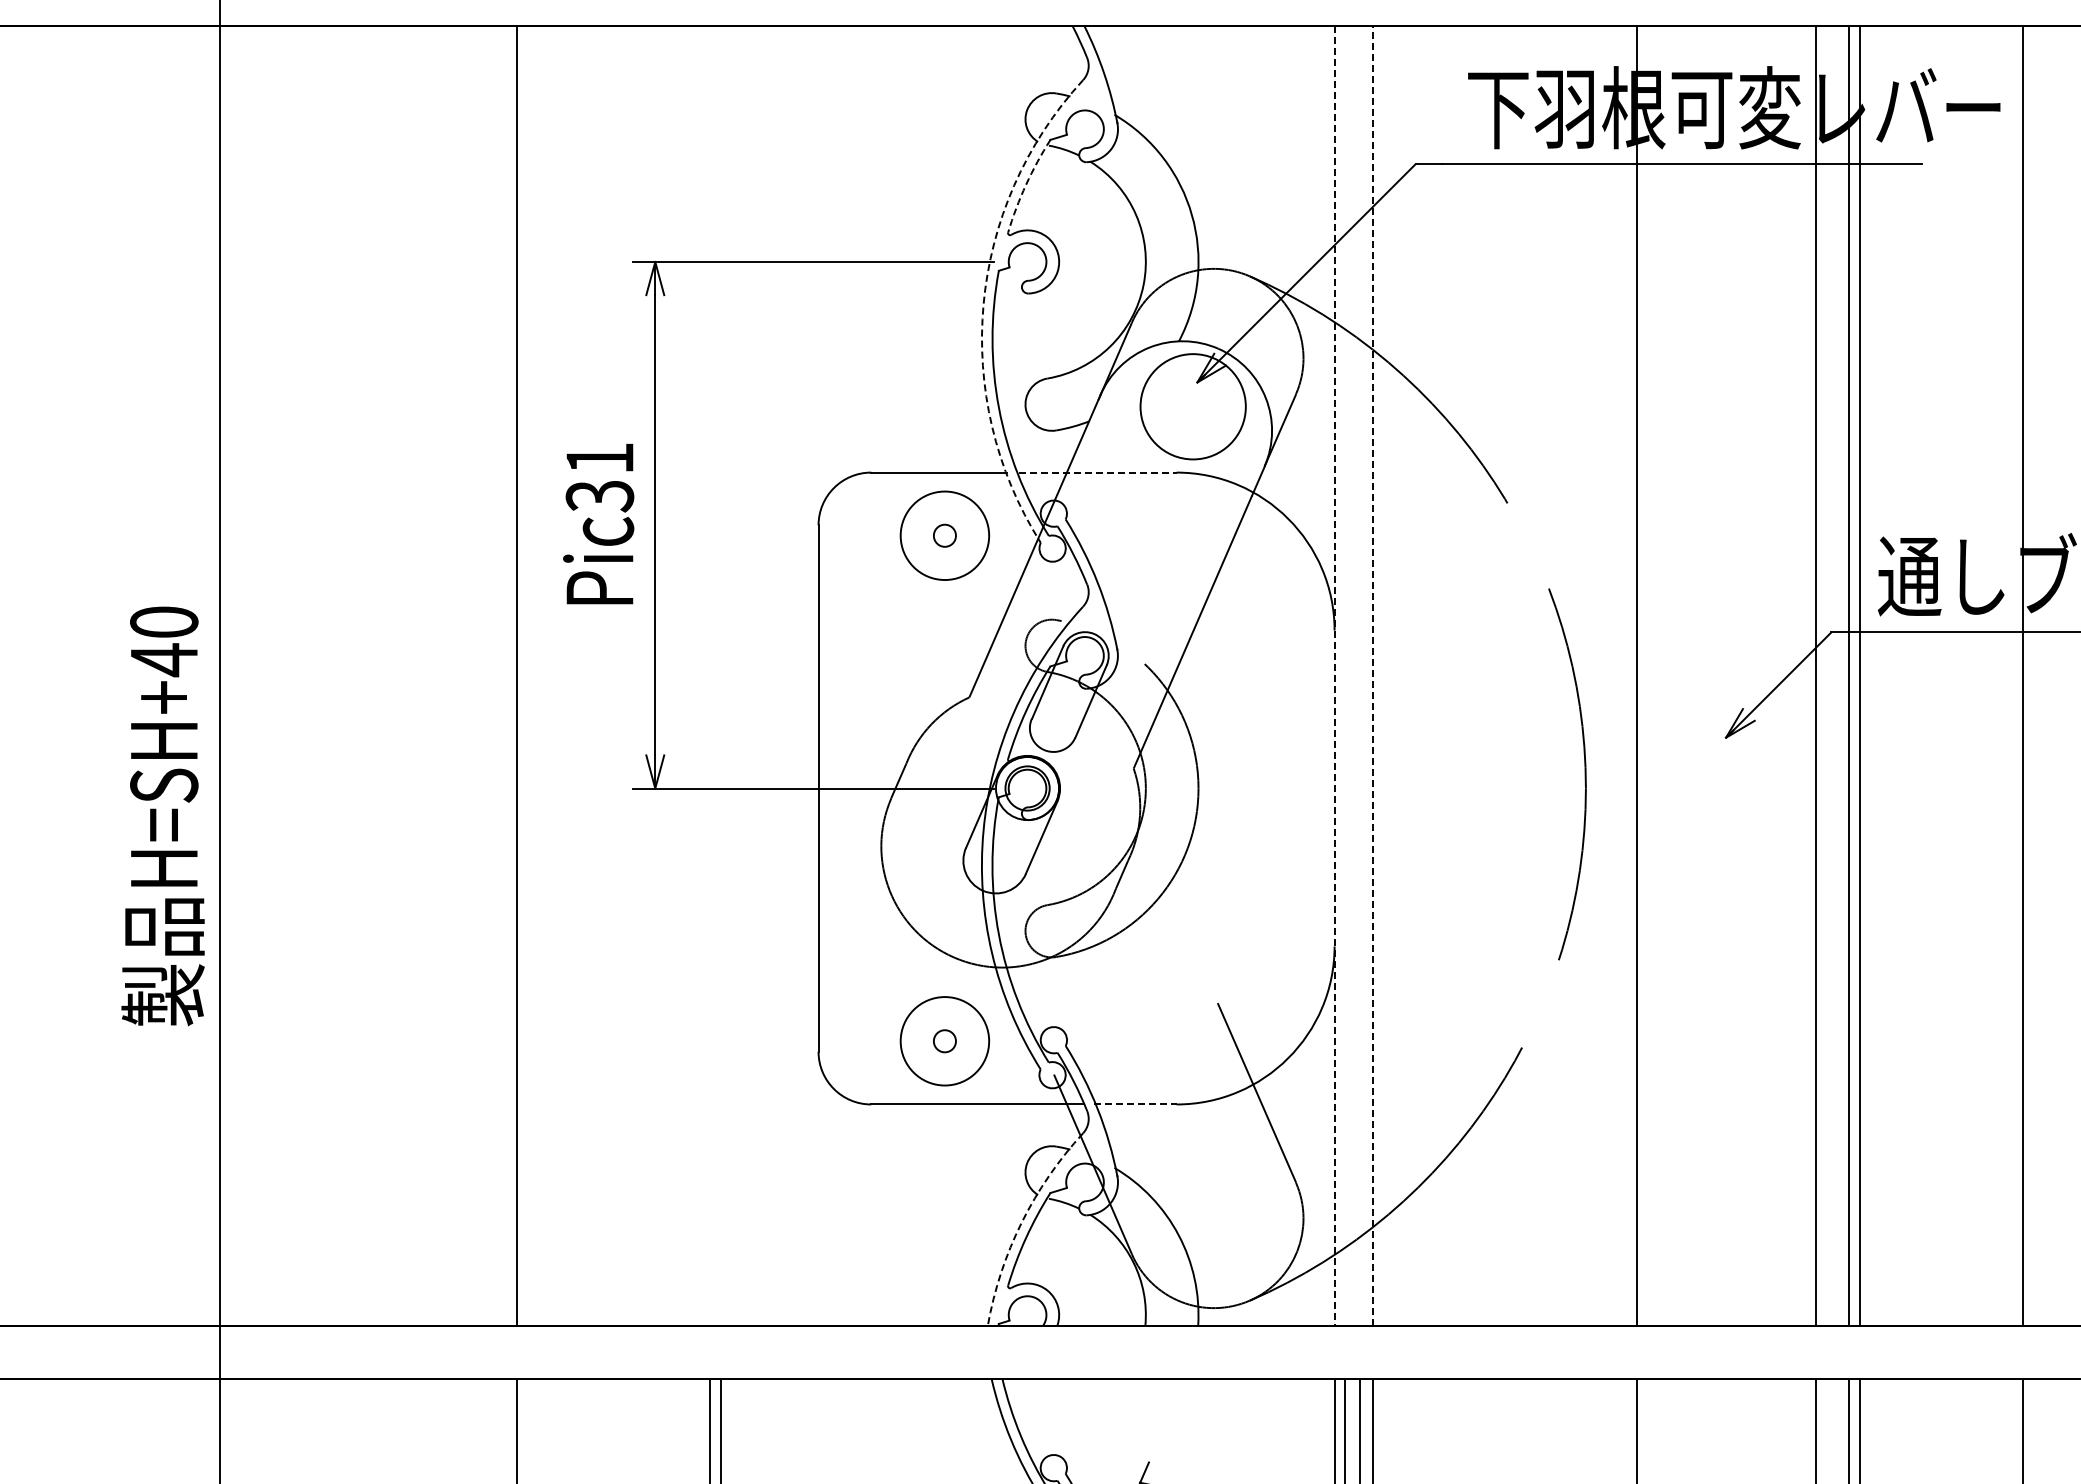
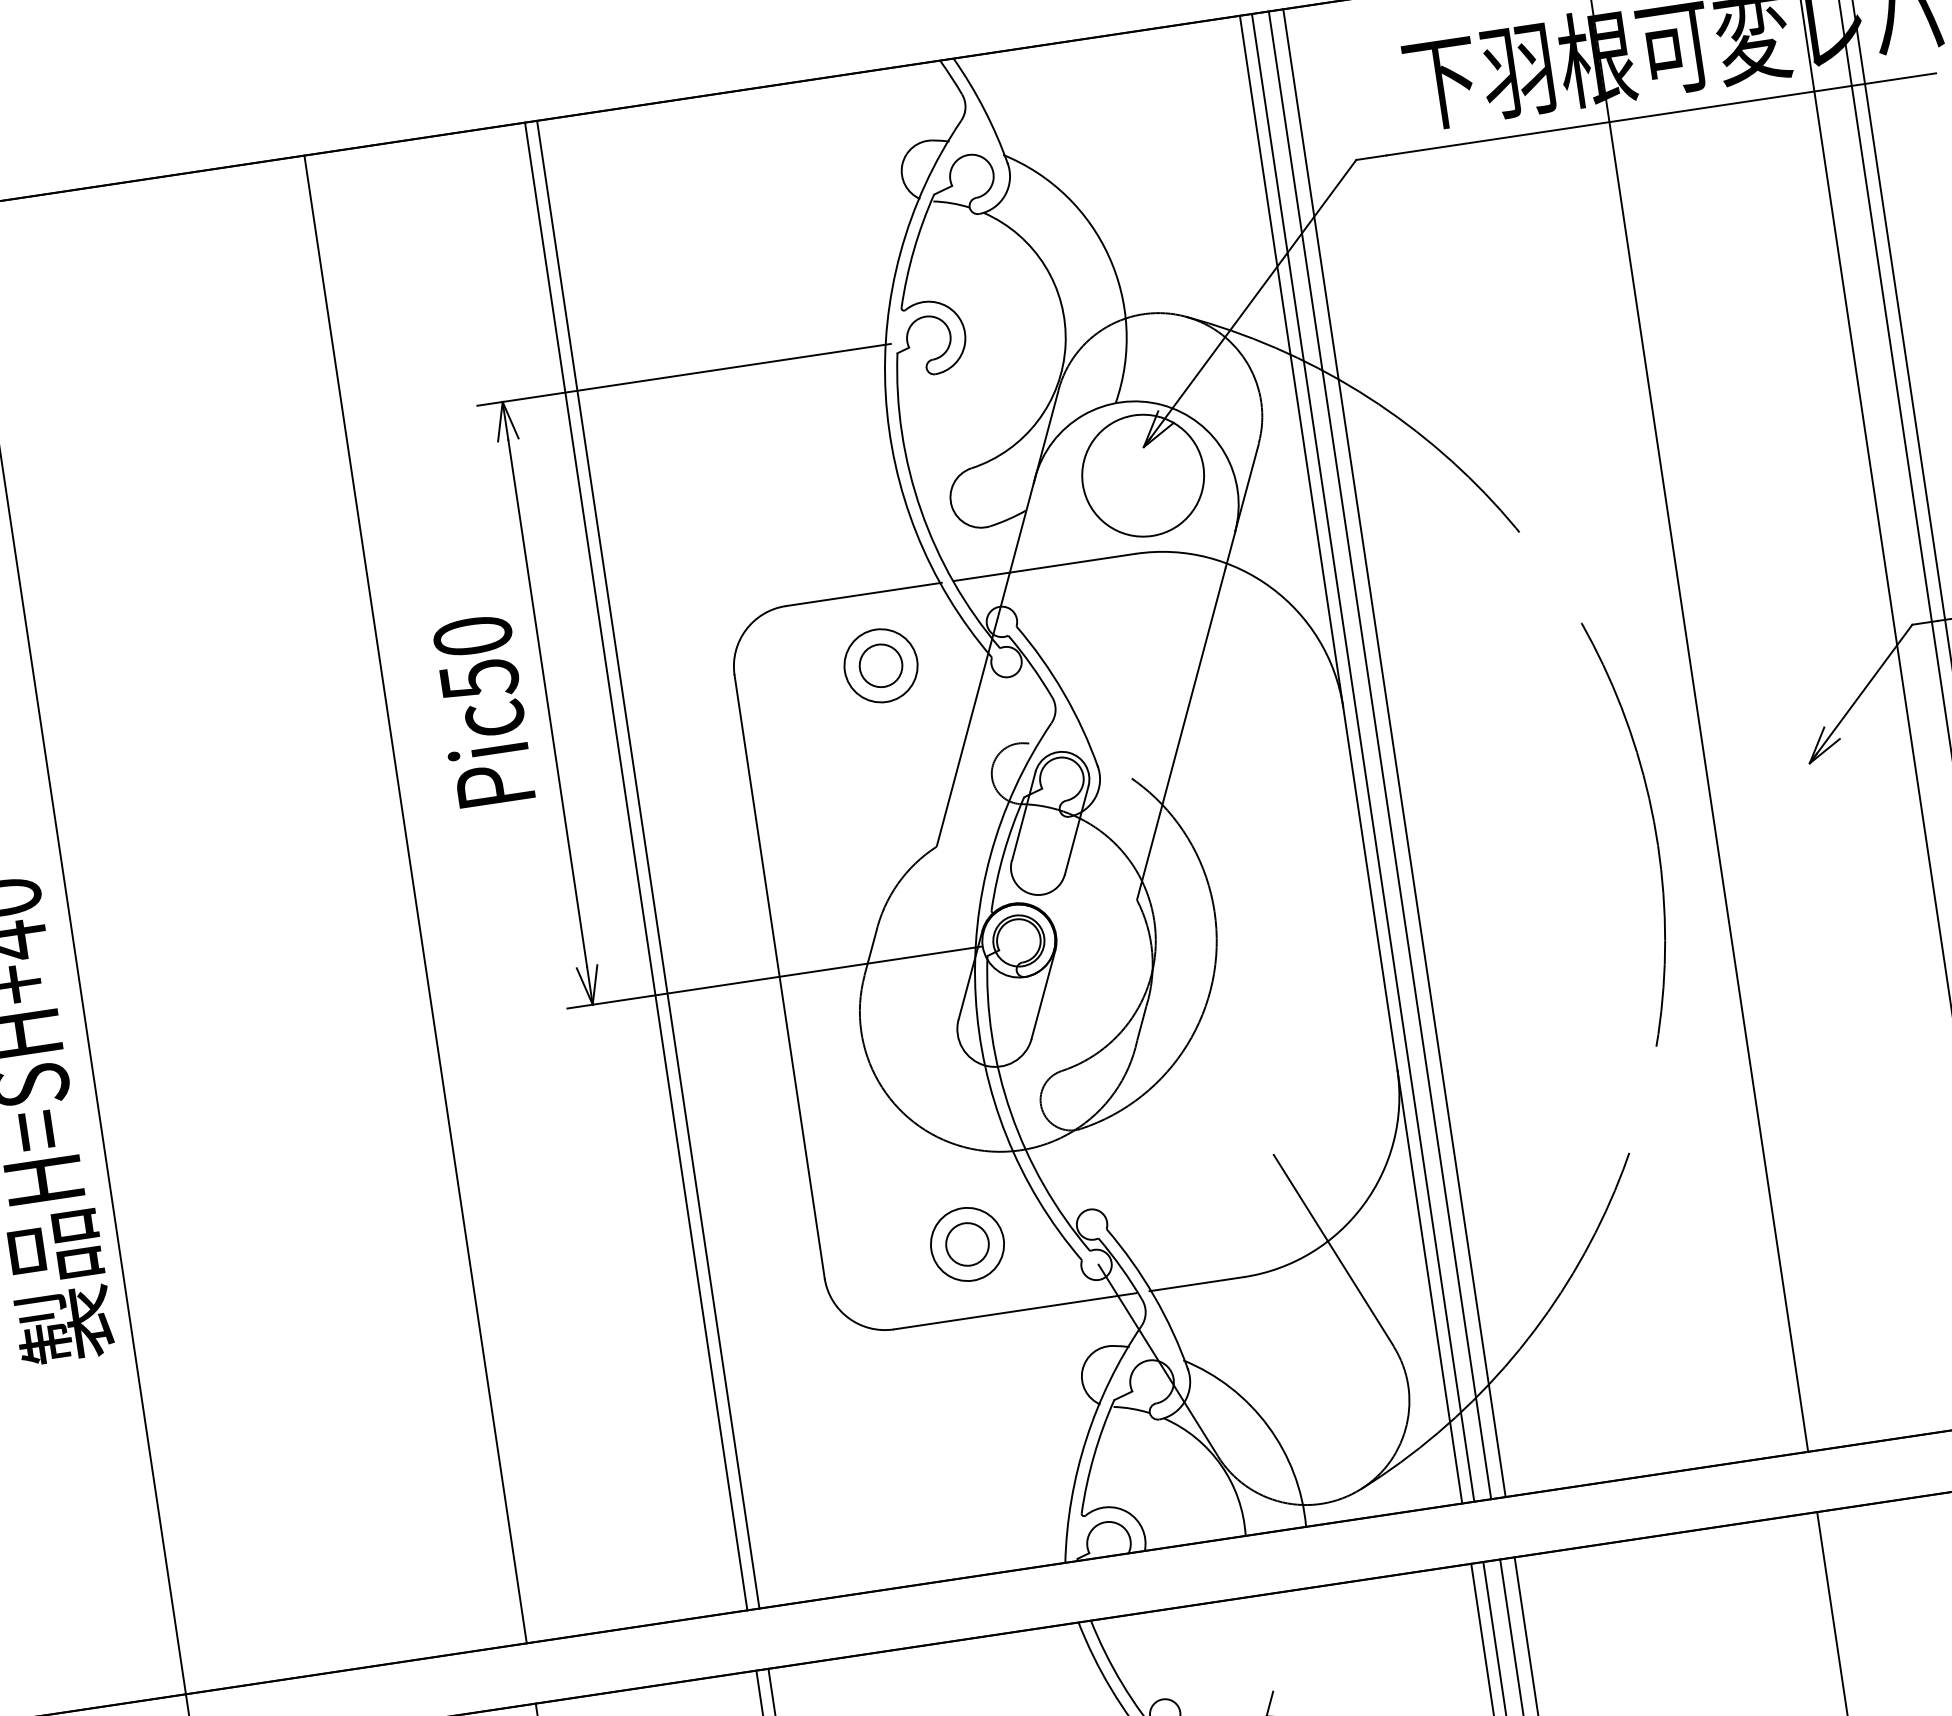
arc: (1026, 184) -> (914, 249), dashed -> solid
arc: (983, 304) -> (885, 394), dashed -> solid
line: (1097, 472) -> (1044, 567), dashed -> solid
text: (599, 477) -> (475, 658), Pic31 -> Pic50
circle: (944, 535) -> (880, 665), size x0.71
circle: (944, 535) -> (880, 665), size x1.67
line: (710, 675) -> (636, 865), added
line: (720, 675) -> (648, 864), added
line: (1345, 675) -> (1363, 757), added
line: (1359, 675) -> (1379, 754), added
line: (1334, 676) -> (1351, 760), dashed -> solid
line: (1372, 676) -> (1394, 753), dashed -> solid
circle: (944, 1040) -> (966, 1243), size x0.71
circle: (944, 1040) -> (966, 1243), size x1.67
line: (1136, 1104) -> (1197, 1284), dashed -> solid
arc: (1021, 1222) -> (1086, 1438), dashed -> solid

